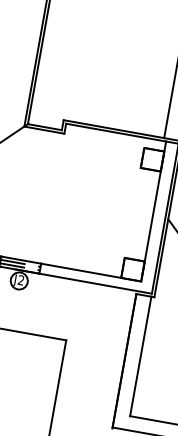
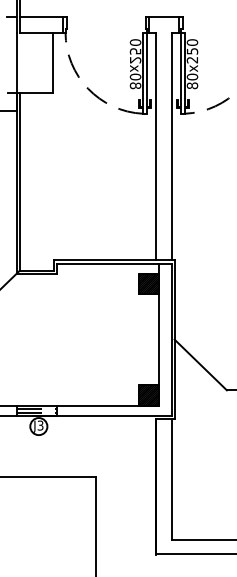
hatch: (152, 159) -> (148, 283), added
hatch: (132, 269) -> (148, 395), added
text: (21, 280) -> (40, 425), J2 -> J3

